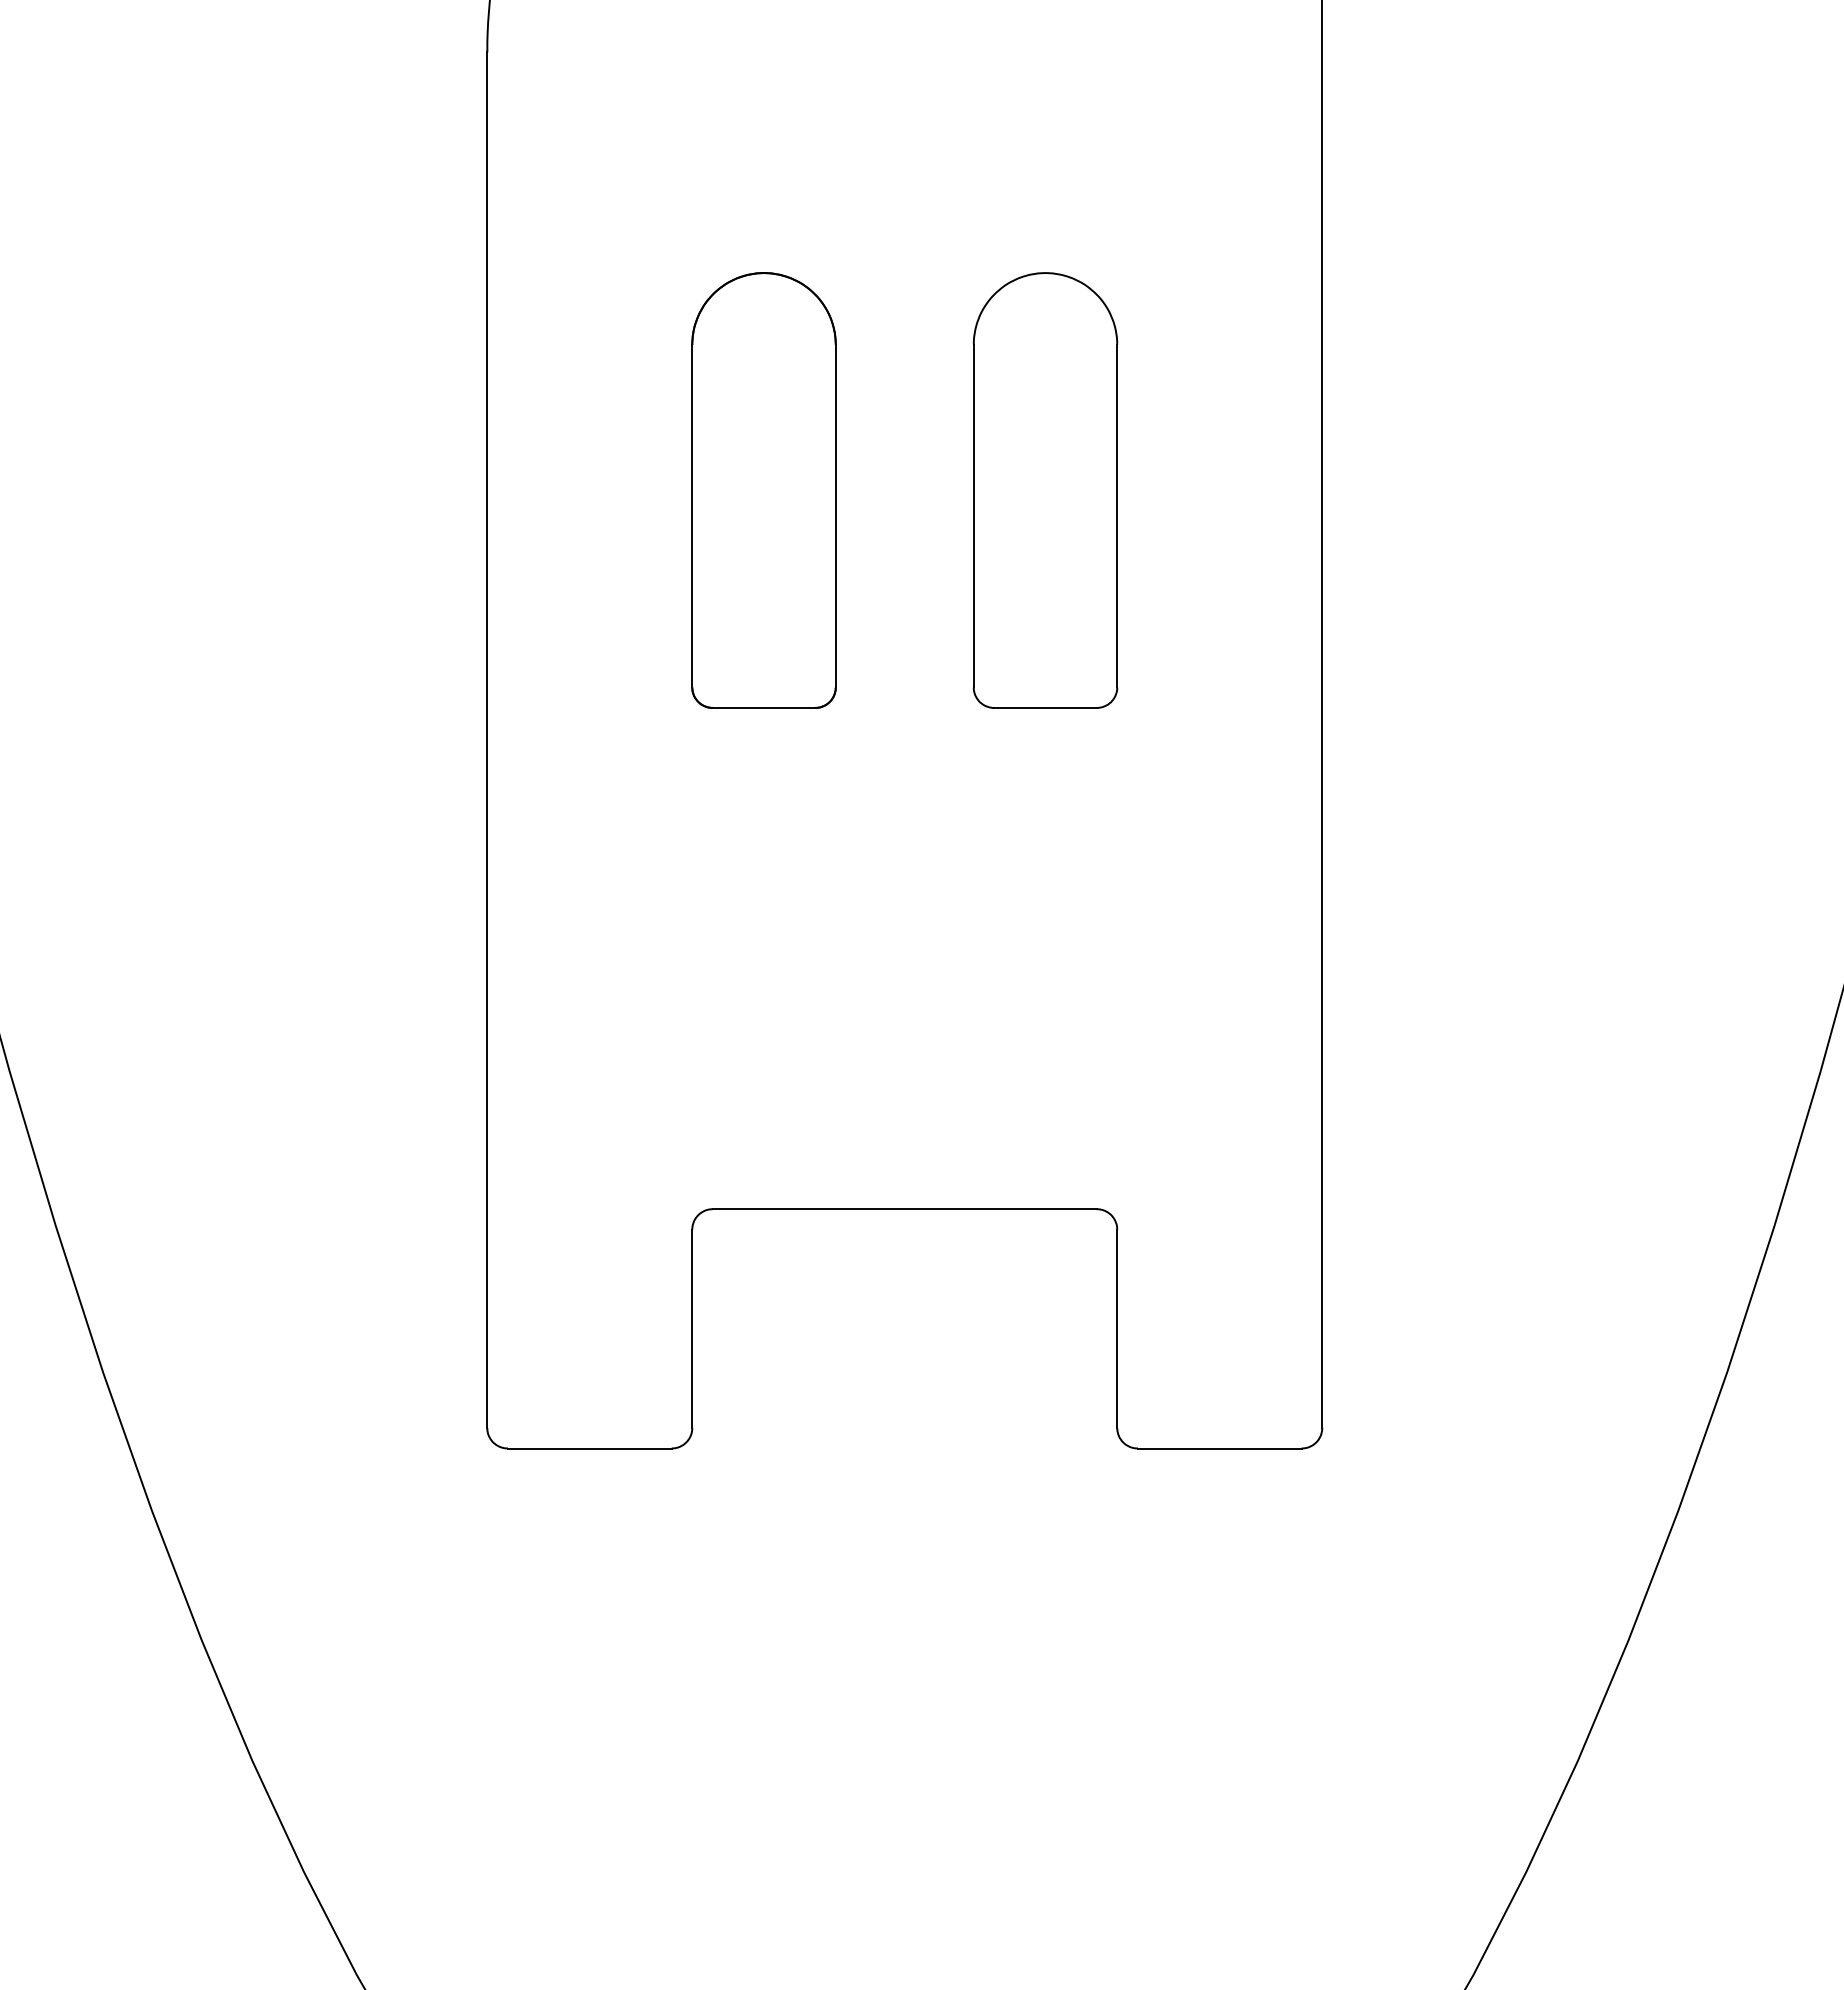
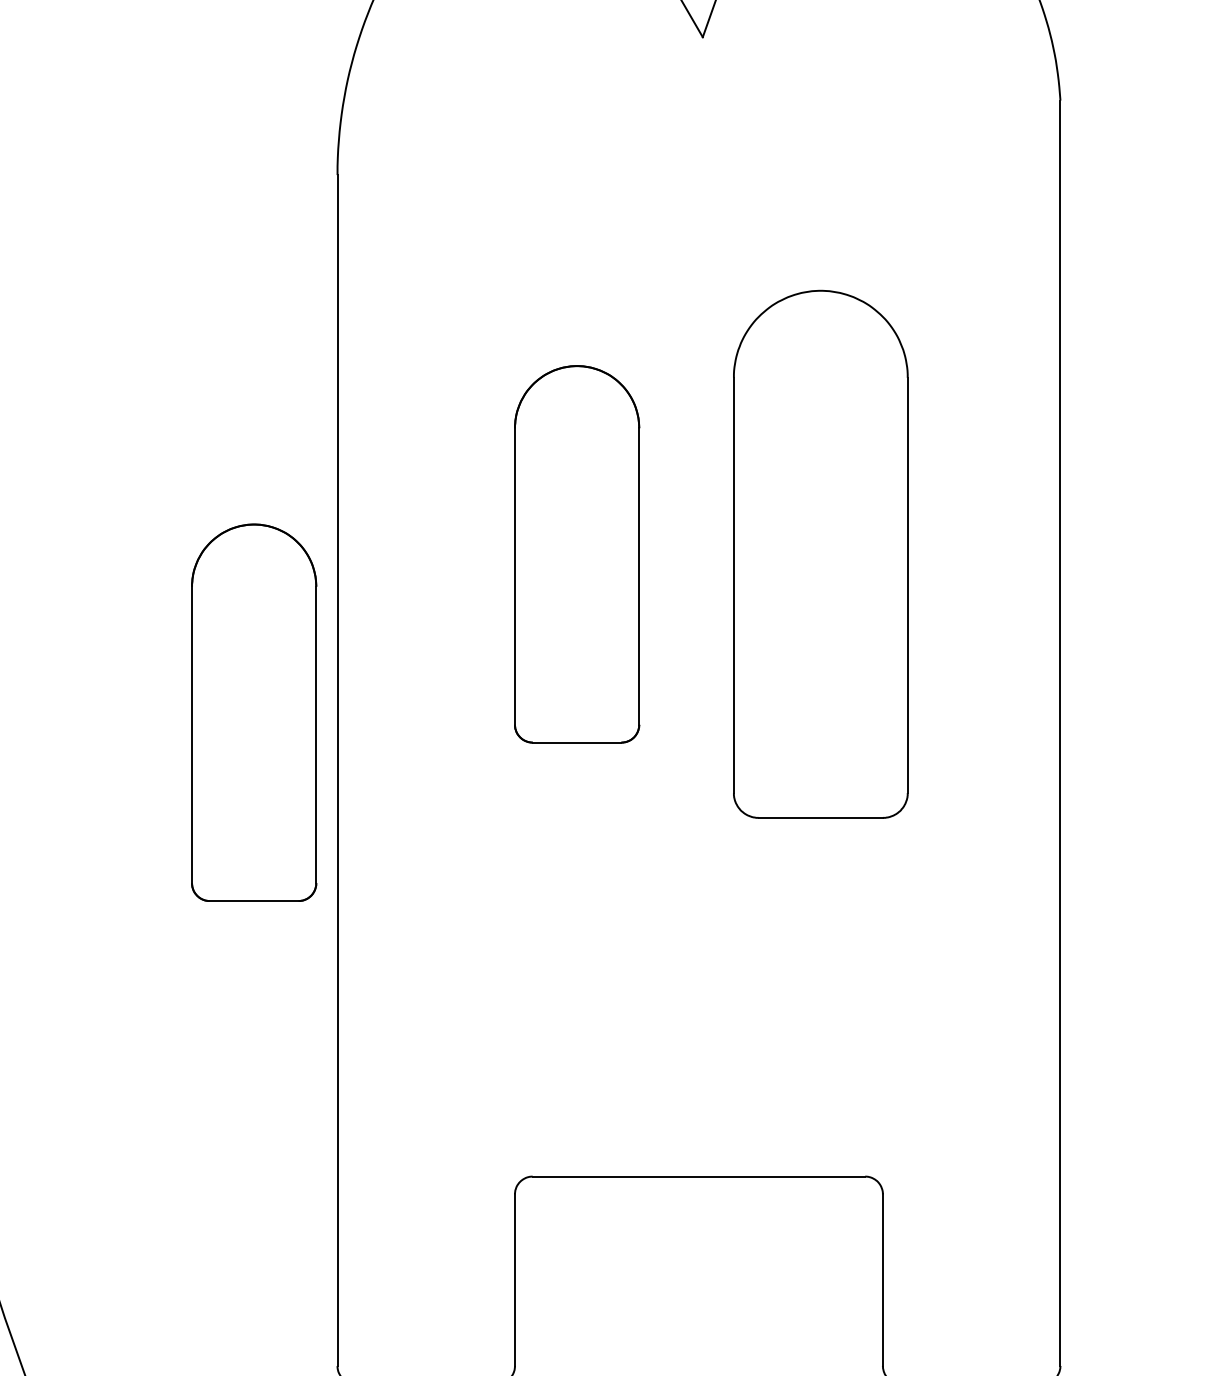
part: (1045, 490) -> (820, 554), size x1.4
part: (390, 673) -> (253, 712), added

